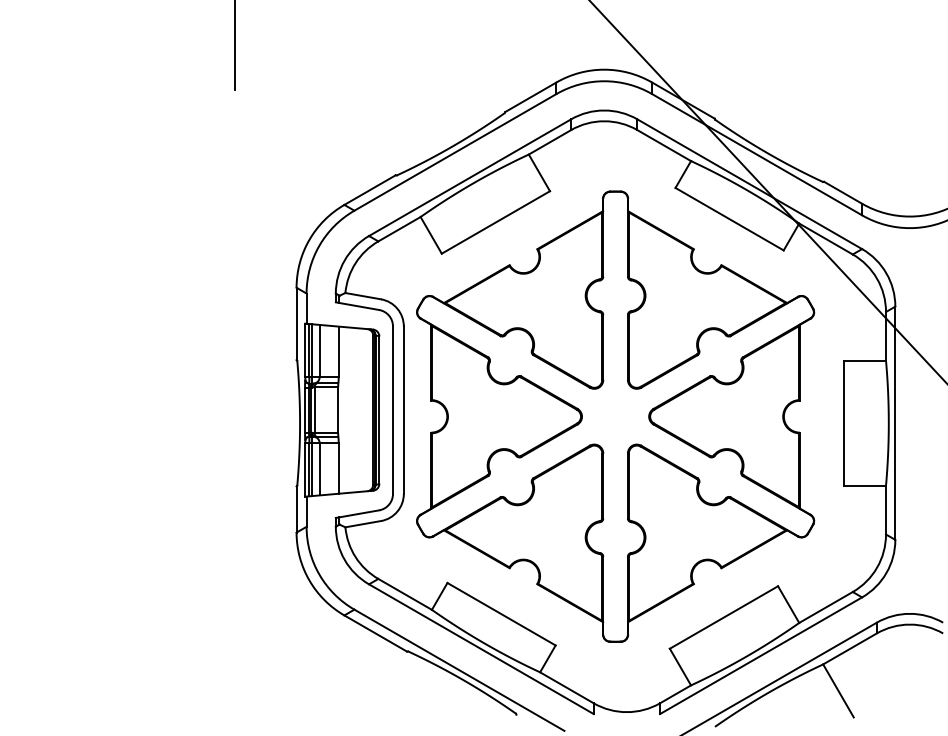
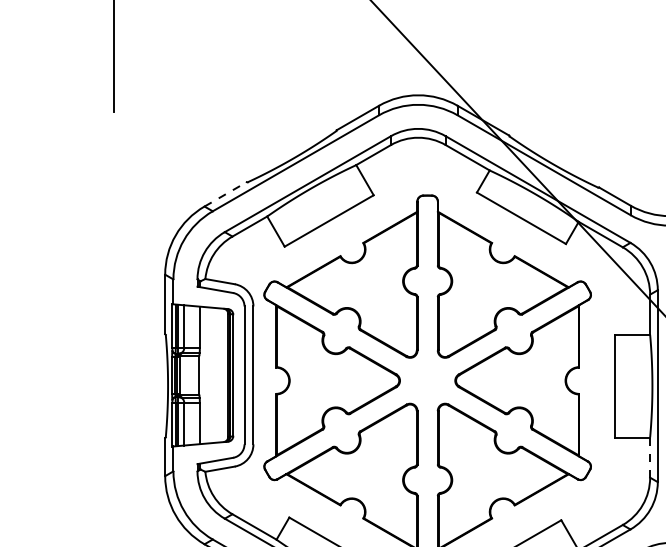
line: (370, 190) -> (226, 194), solid -> dashed
line: (886, 510) -> (650, 457), solid -> dashed

